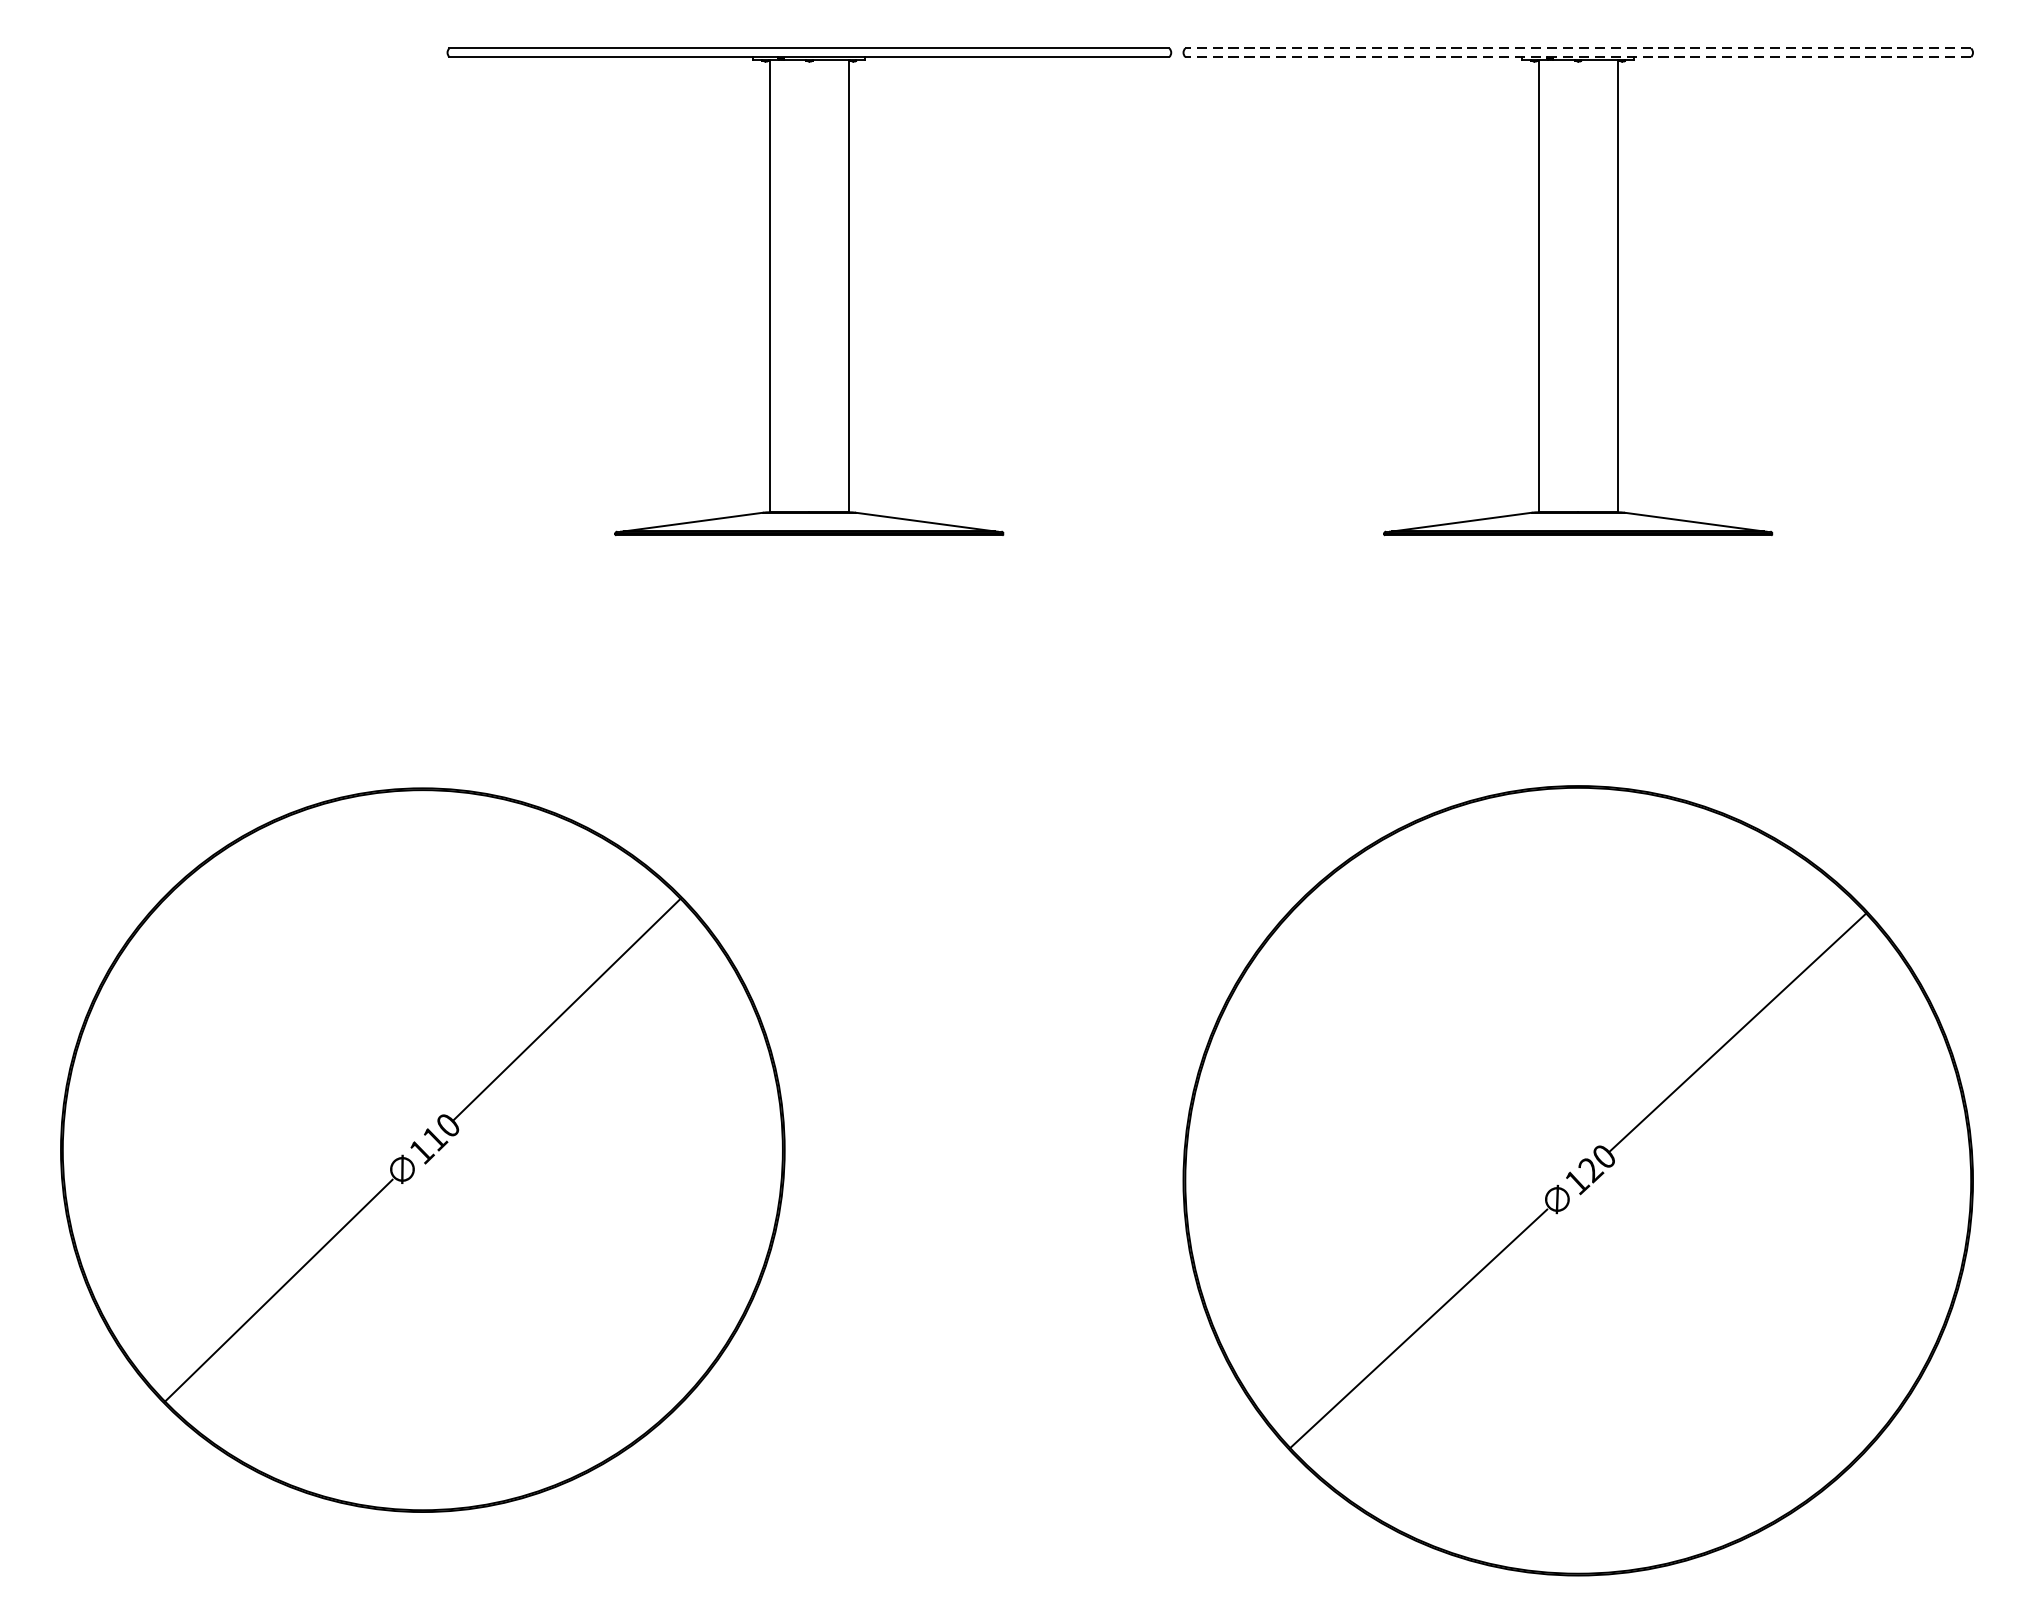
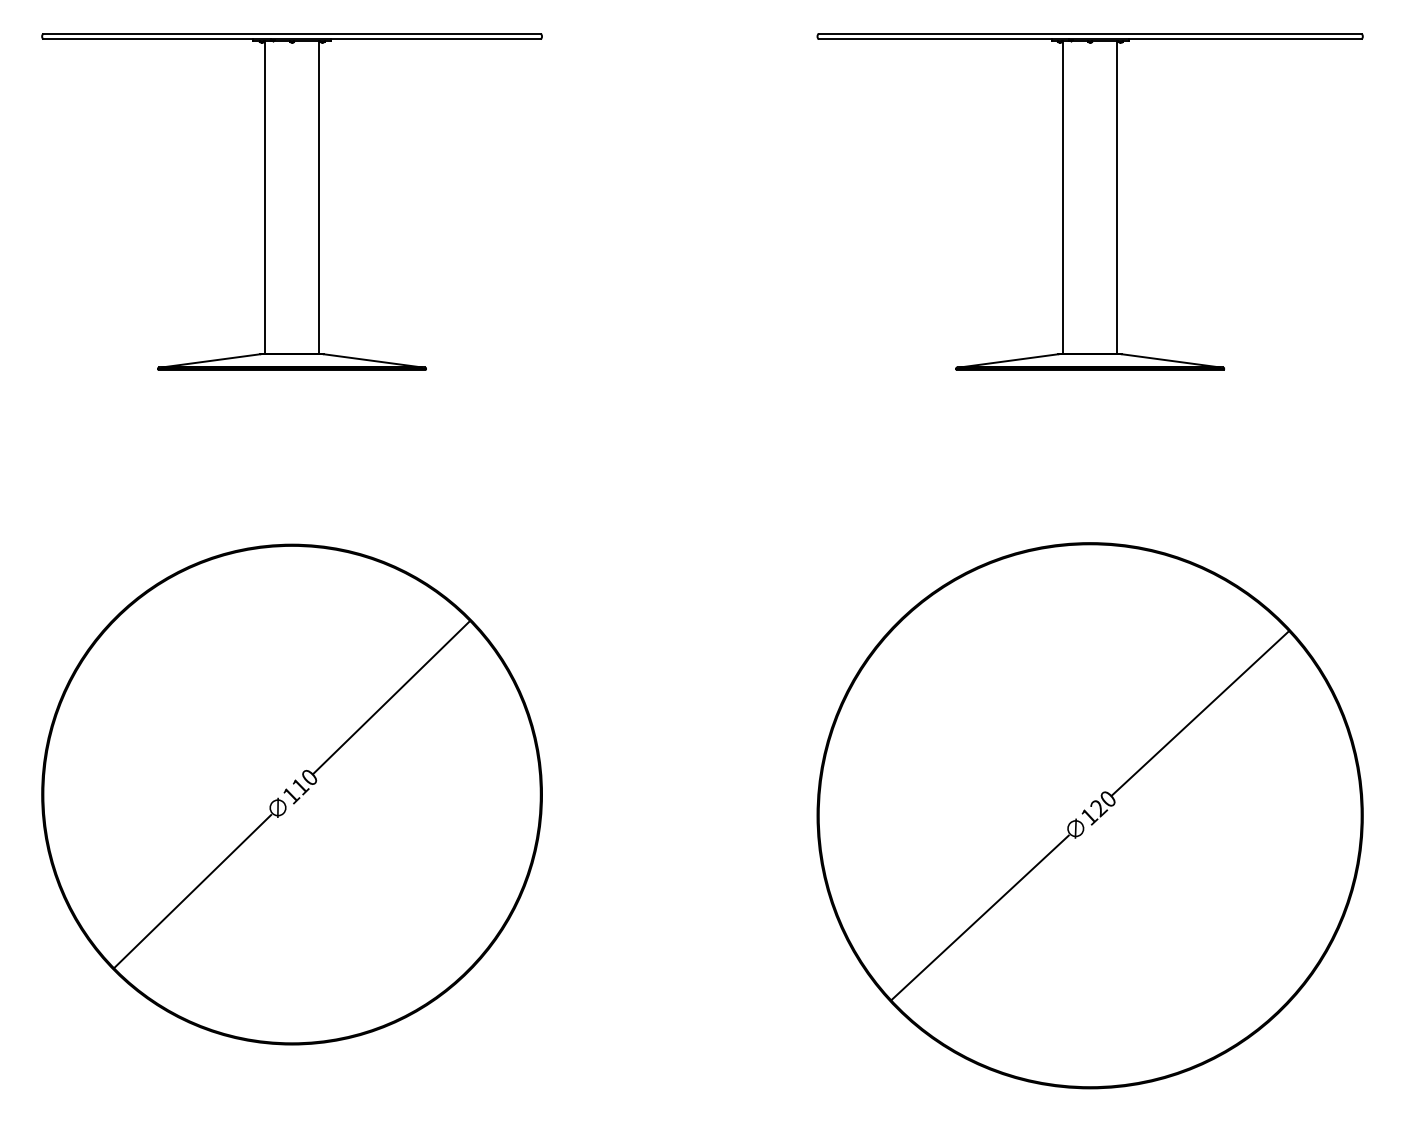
line: (1577, 48) -> (1089, 33), dashed -> solid
line: (1577, 57) -> (1089, 39), dashed -> solid
part: (808, 291) -> (291, 201), moved

